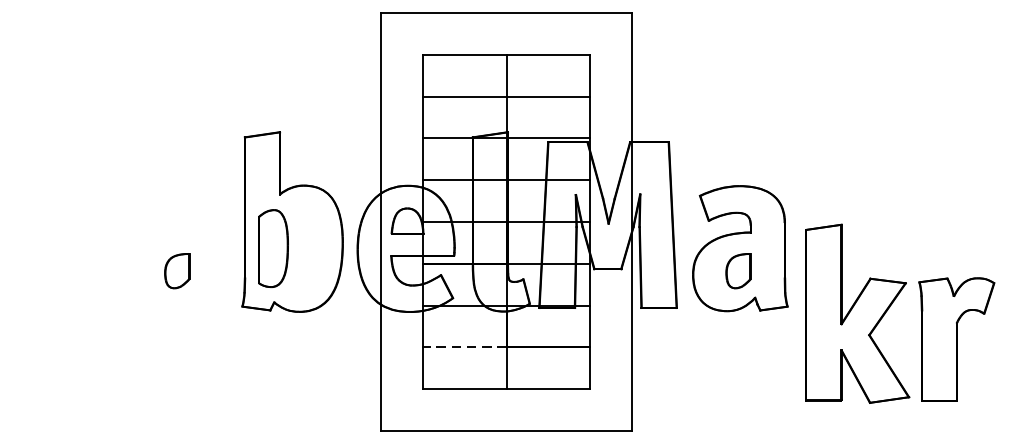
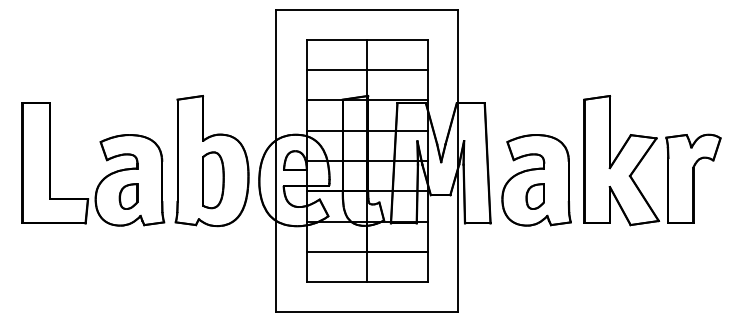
part: (145, 219) -> (105, 159), added
part: (273, 248) -> (213, 180), moved
part: (890, 308) -> (645, 156), moved
line: (464, 346) -> (336, 251), dashed -> solid

